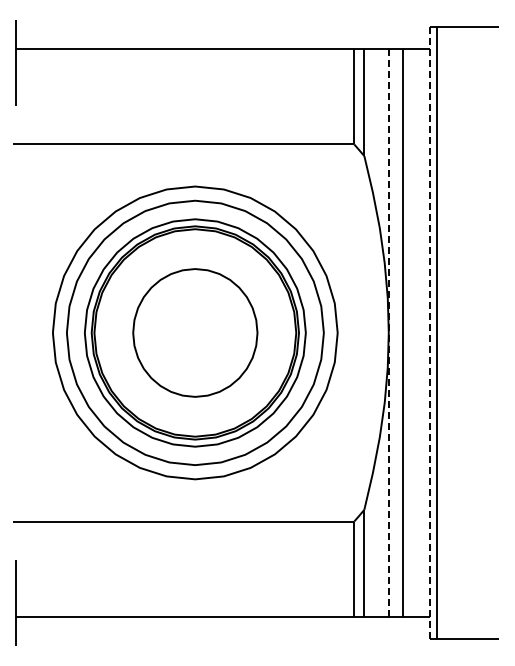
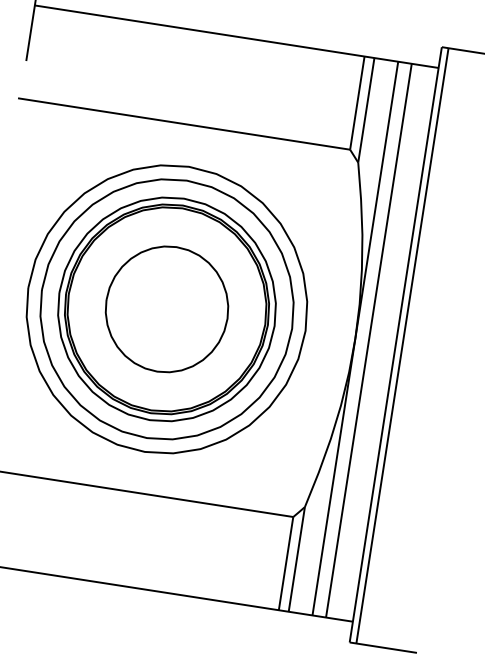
line: (388, 332) -> (355, 338), dashed -> solid
line: (430, 333) -> (395, 345), dashed -> solid

